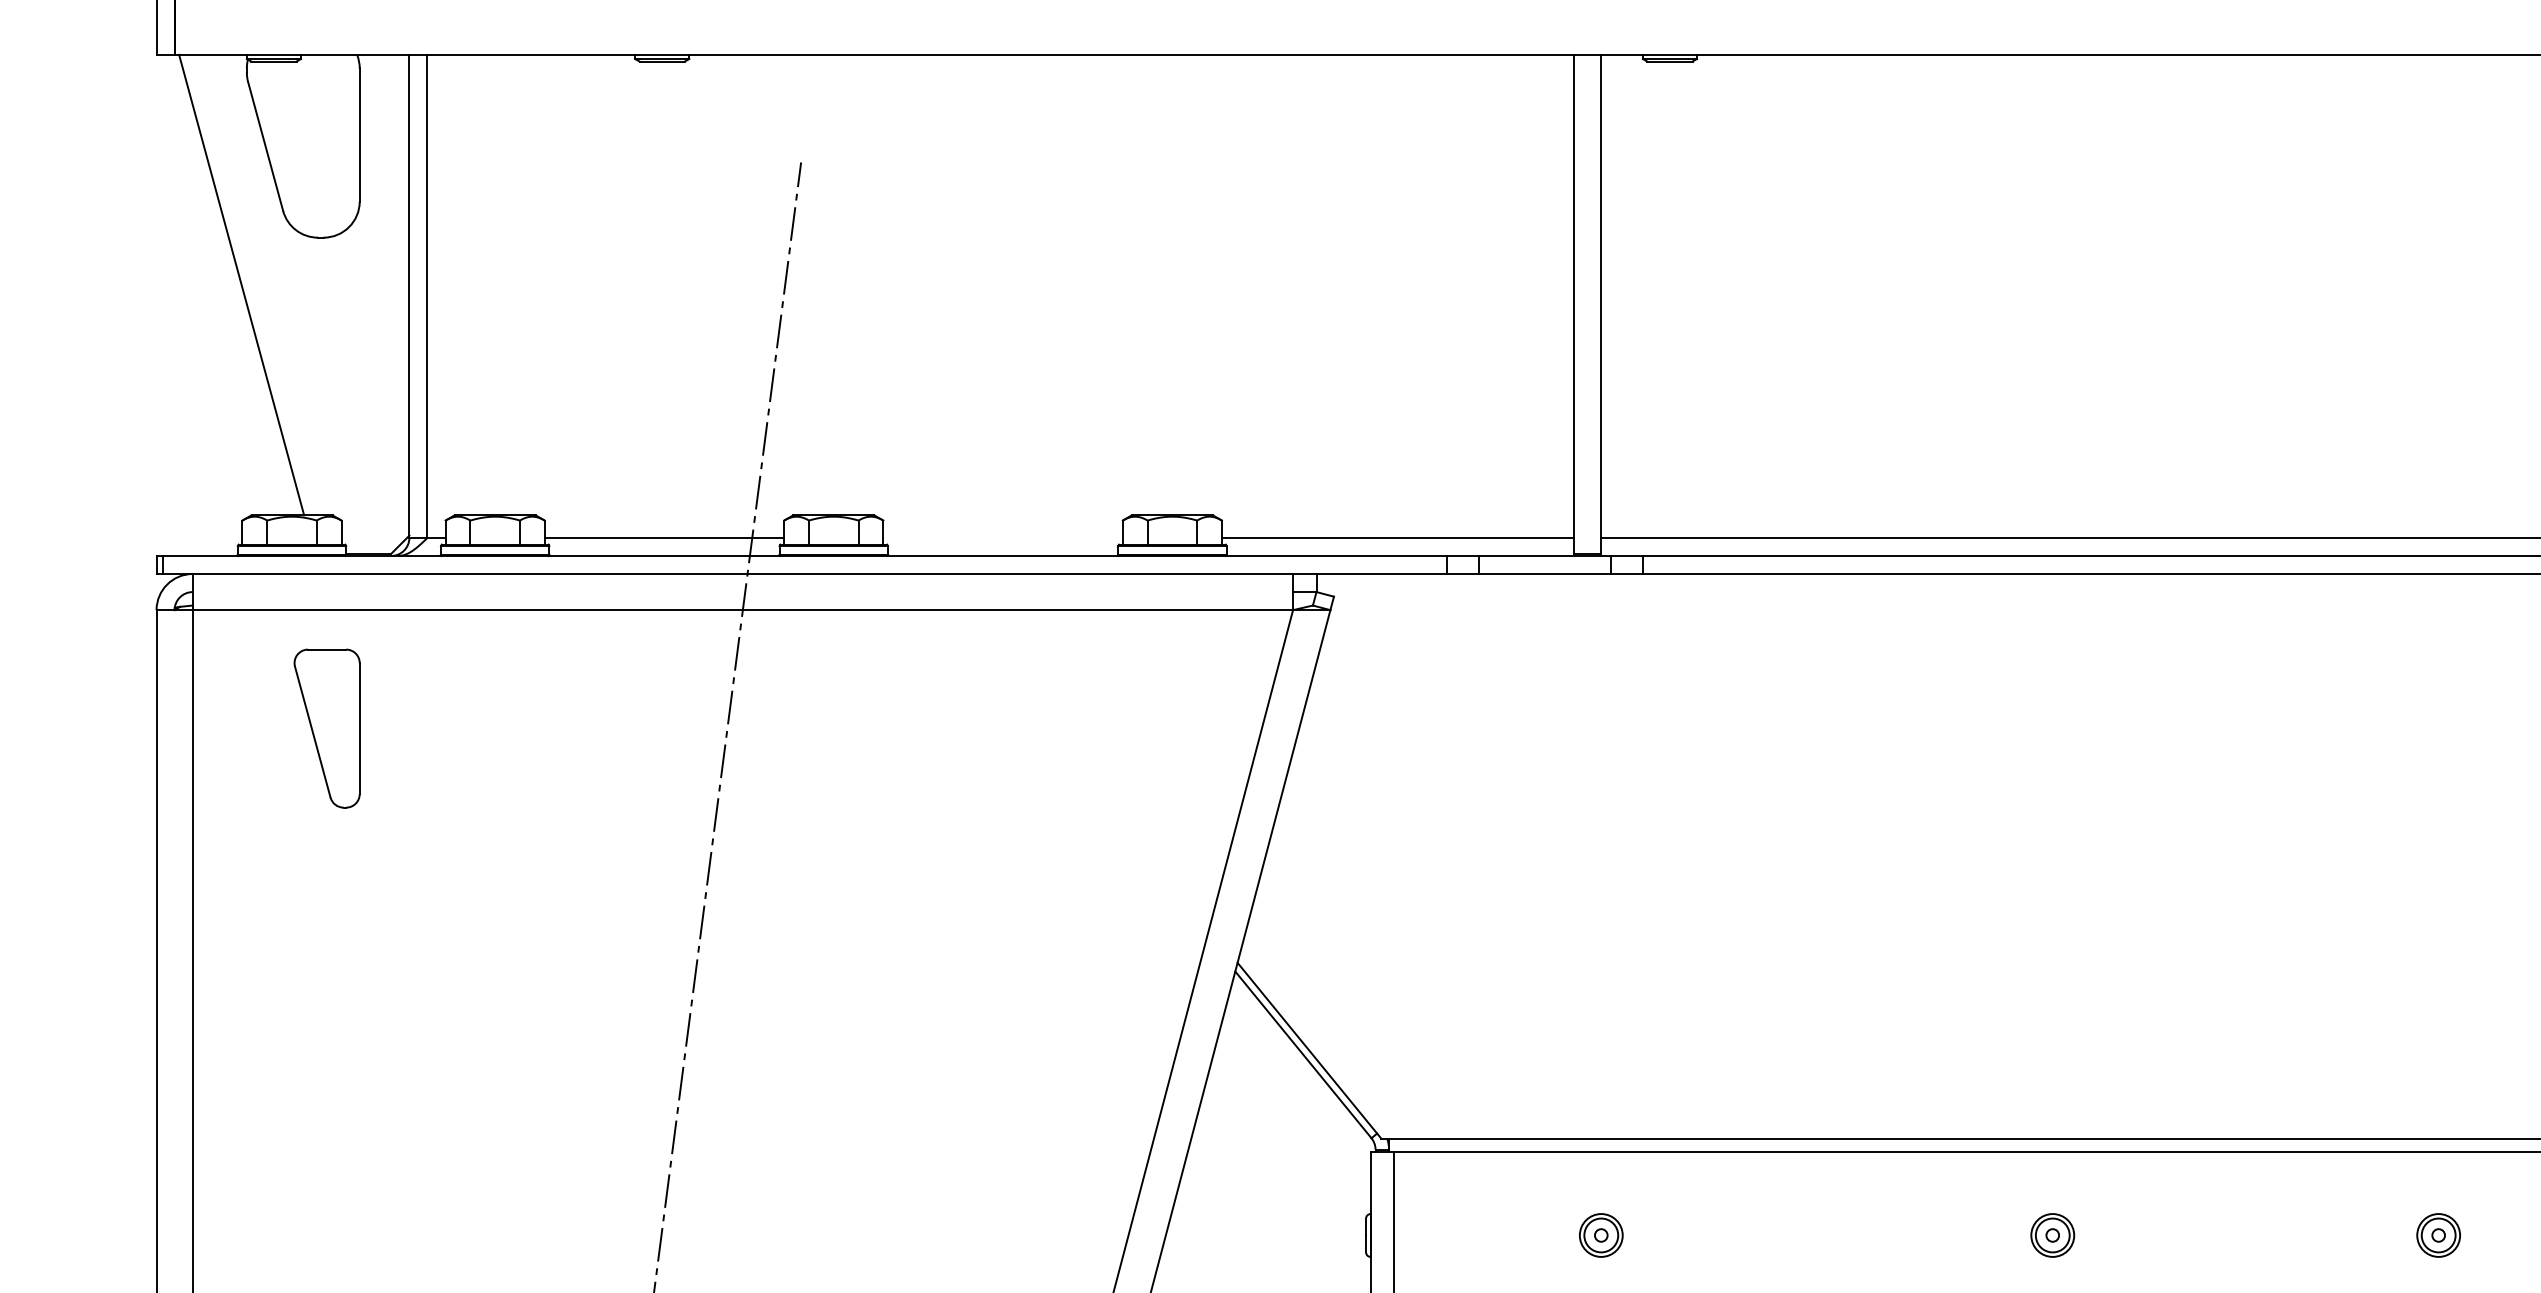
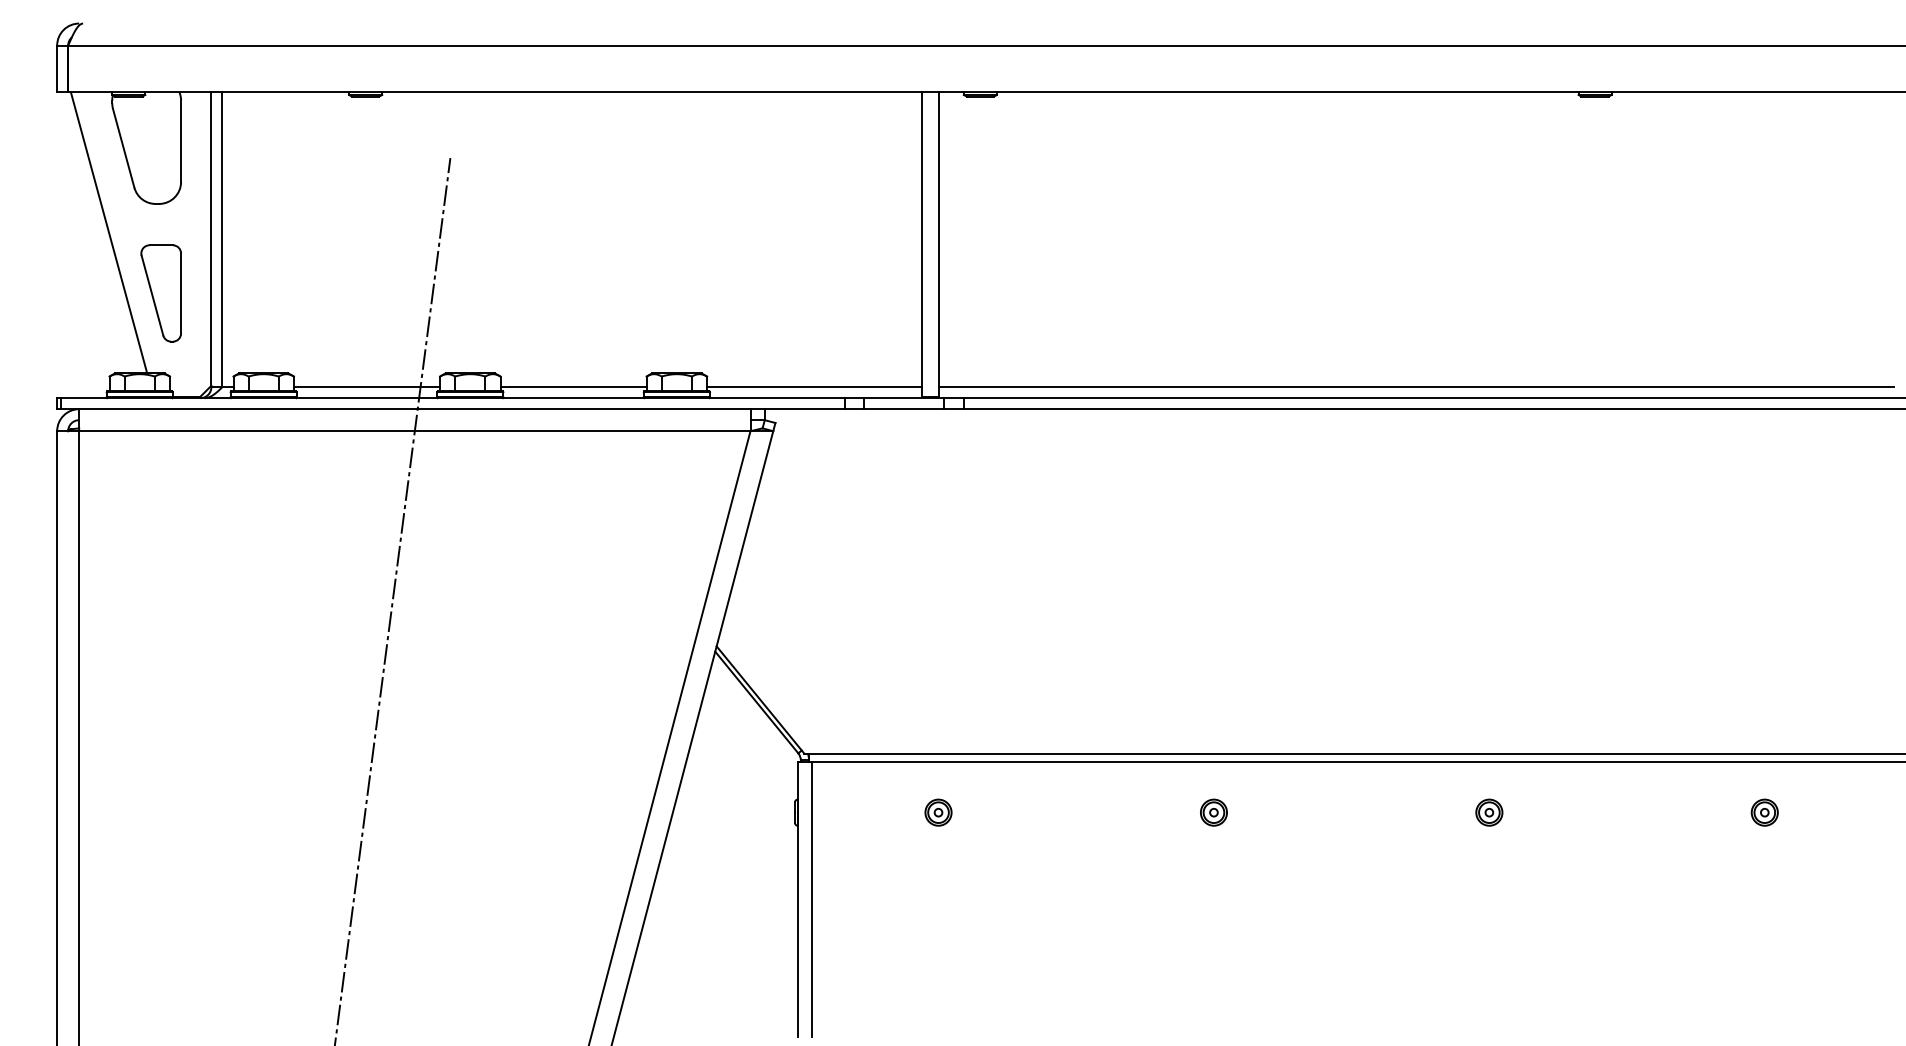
line: (1002, 538) -> (573, 387), added
part: (325, 728) -> (160, 293), moved
part: (2438, 1235) -> (1489, 812), moved

